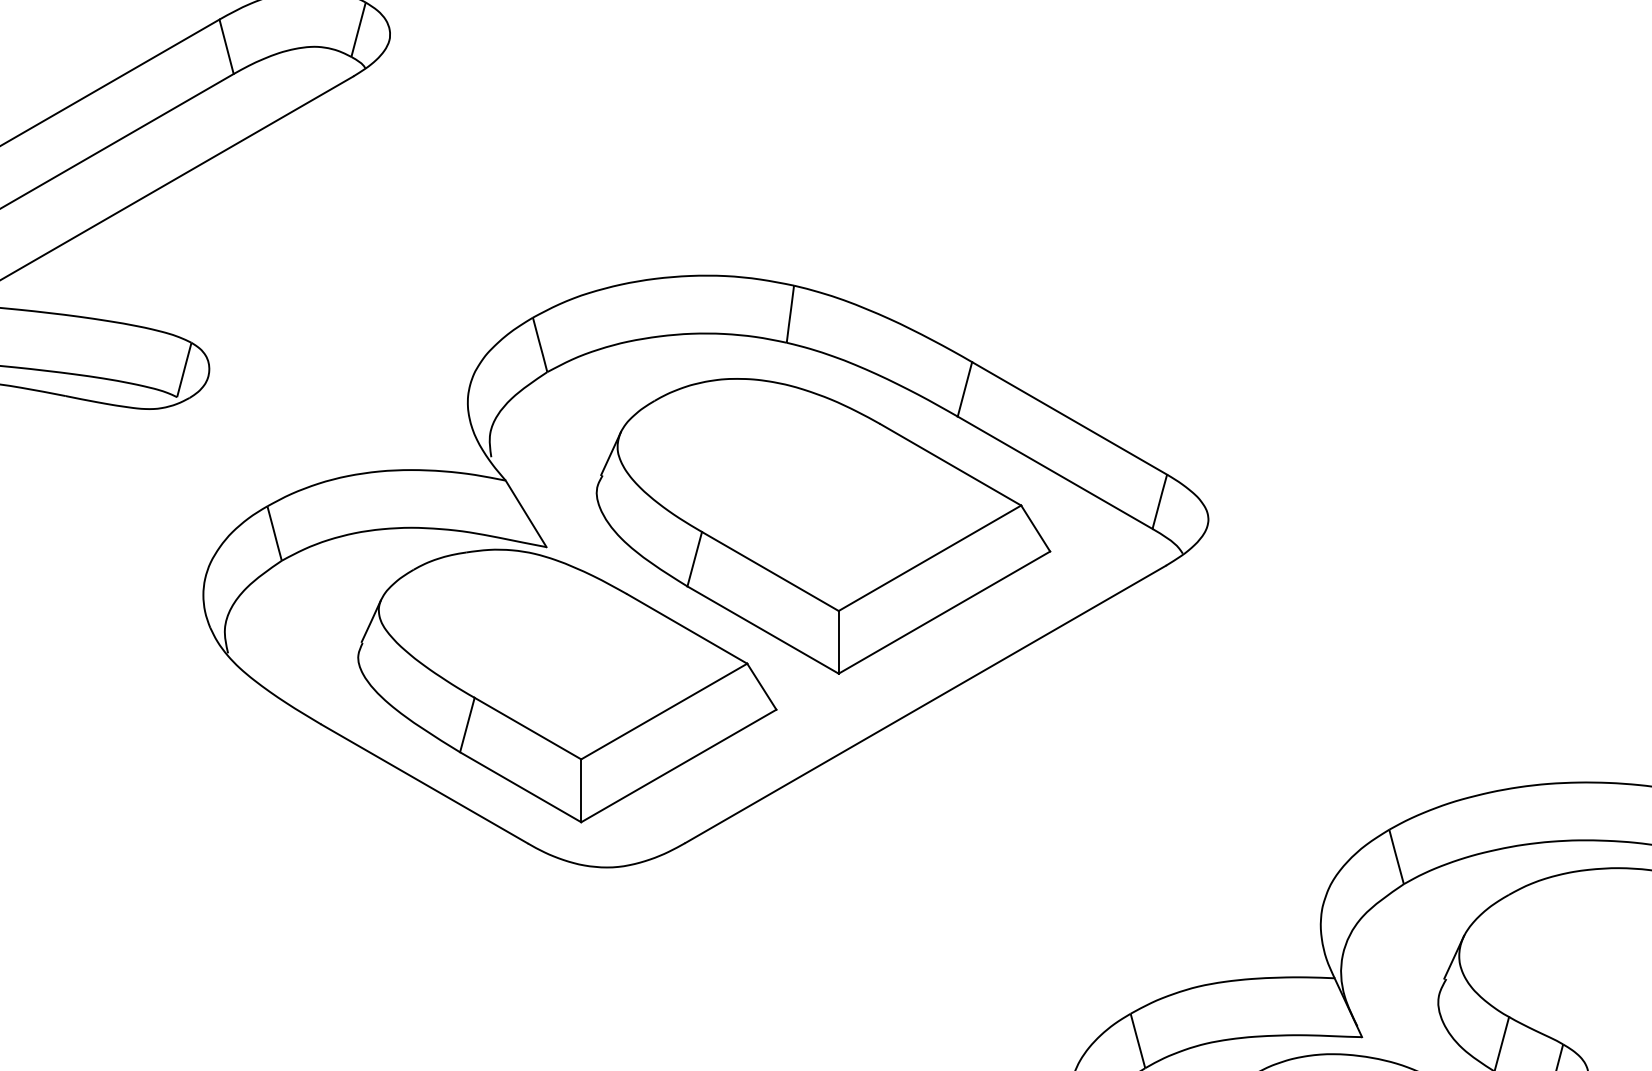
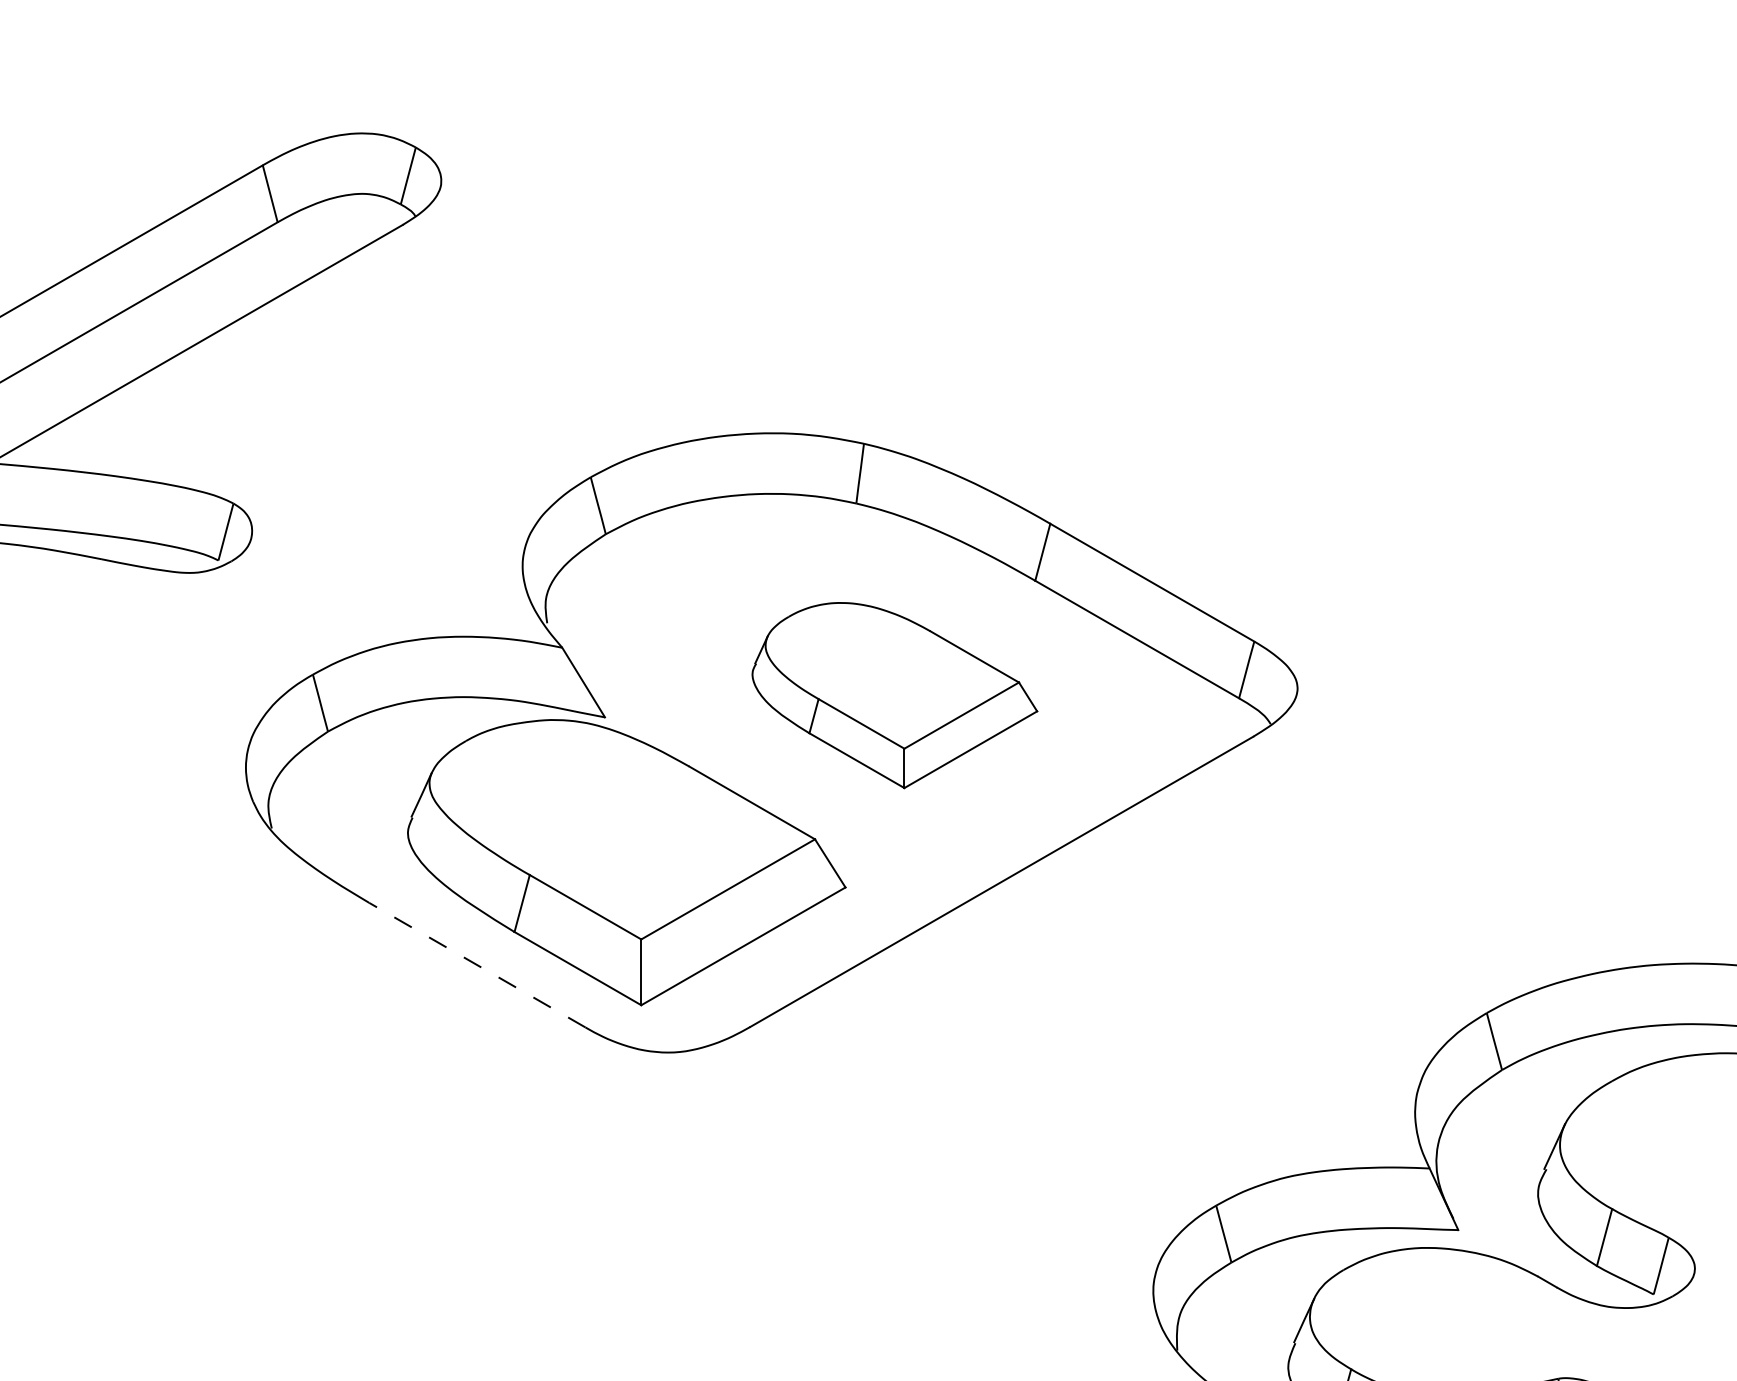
part: (823, 526) -> (894, 695), size x0.6
line: (424, 784) -> (477, 965), solid -> dashed

